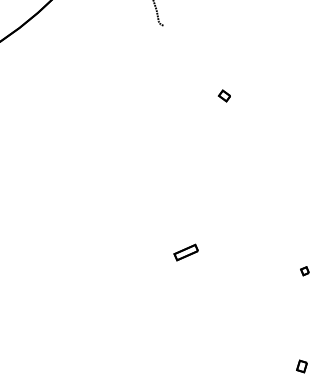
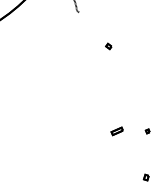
part: (184, 252) -> (116, 131), moved

